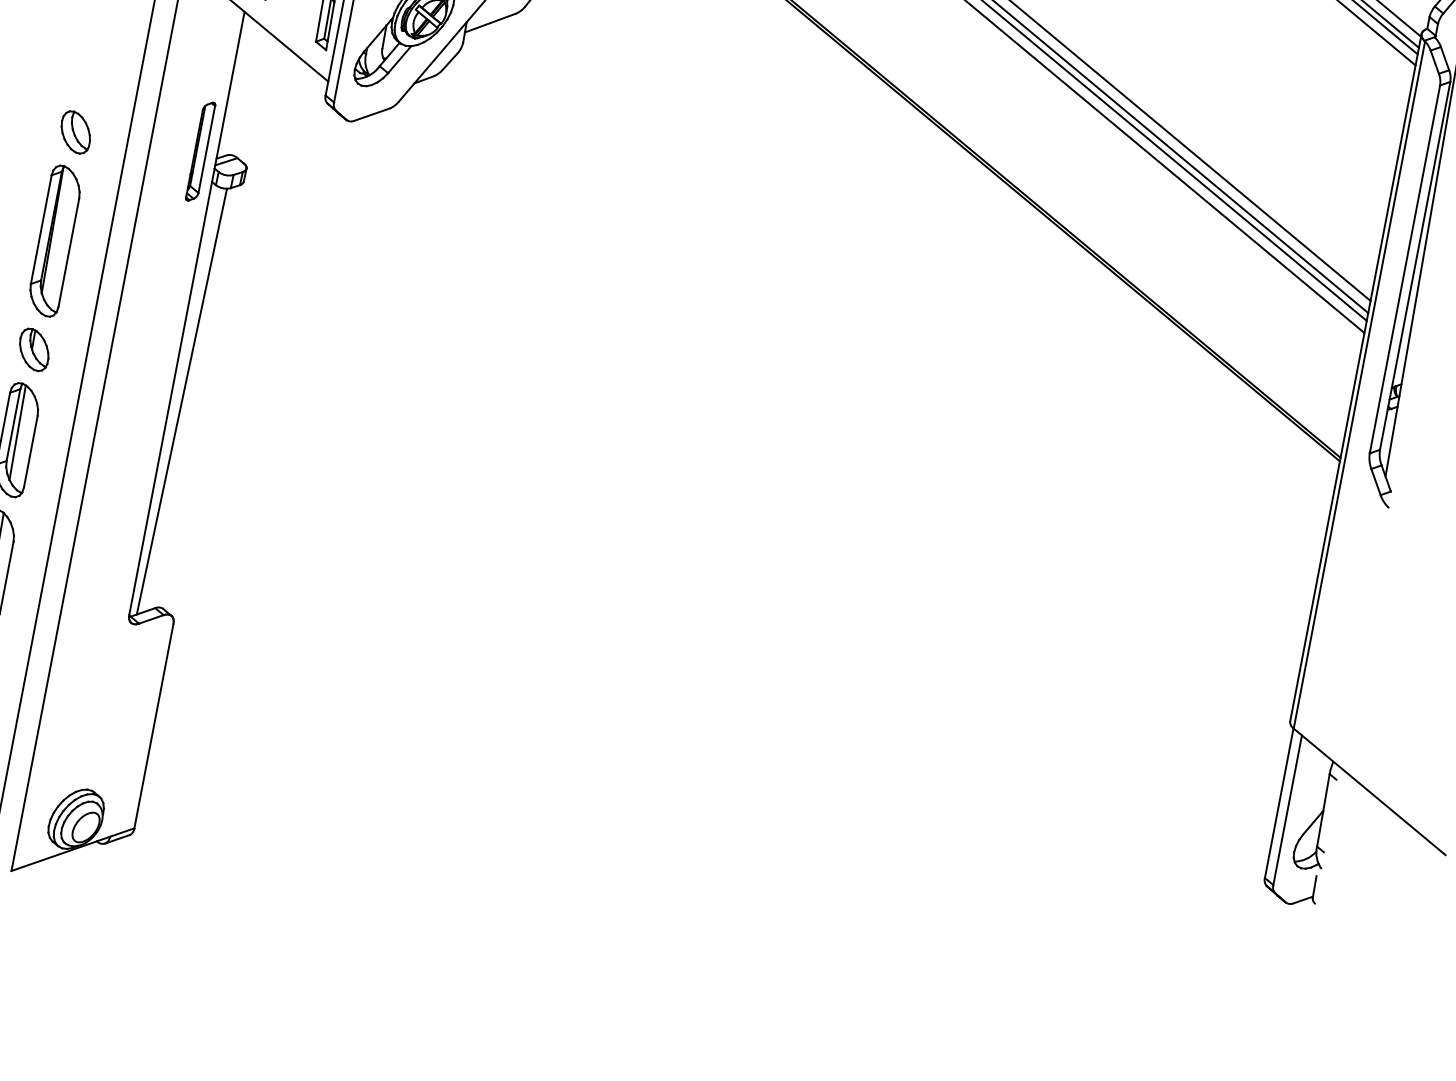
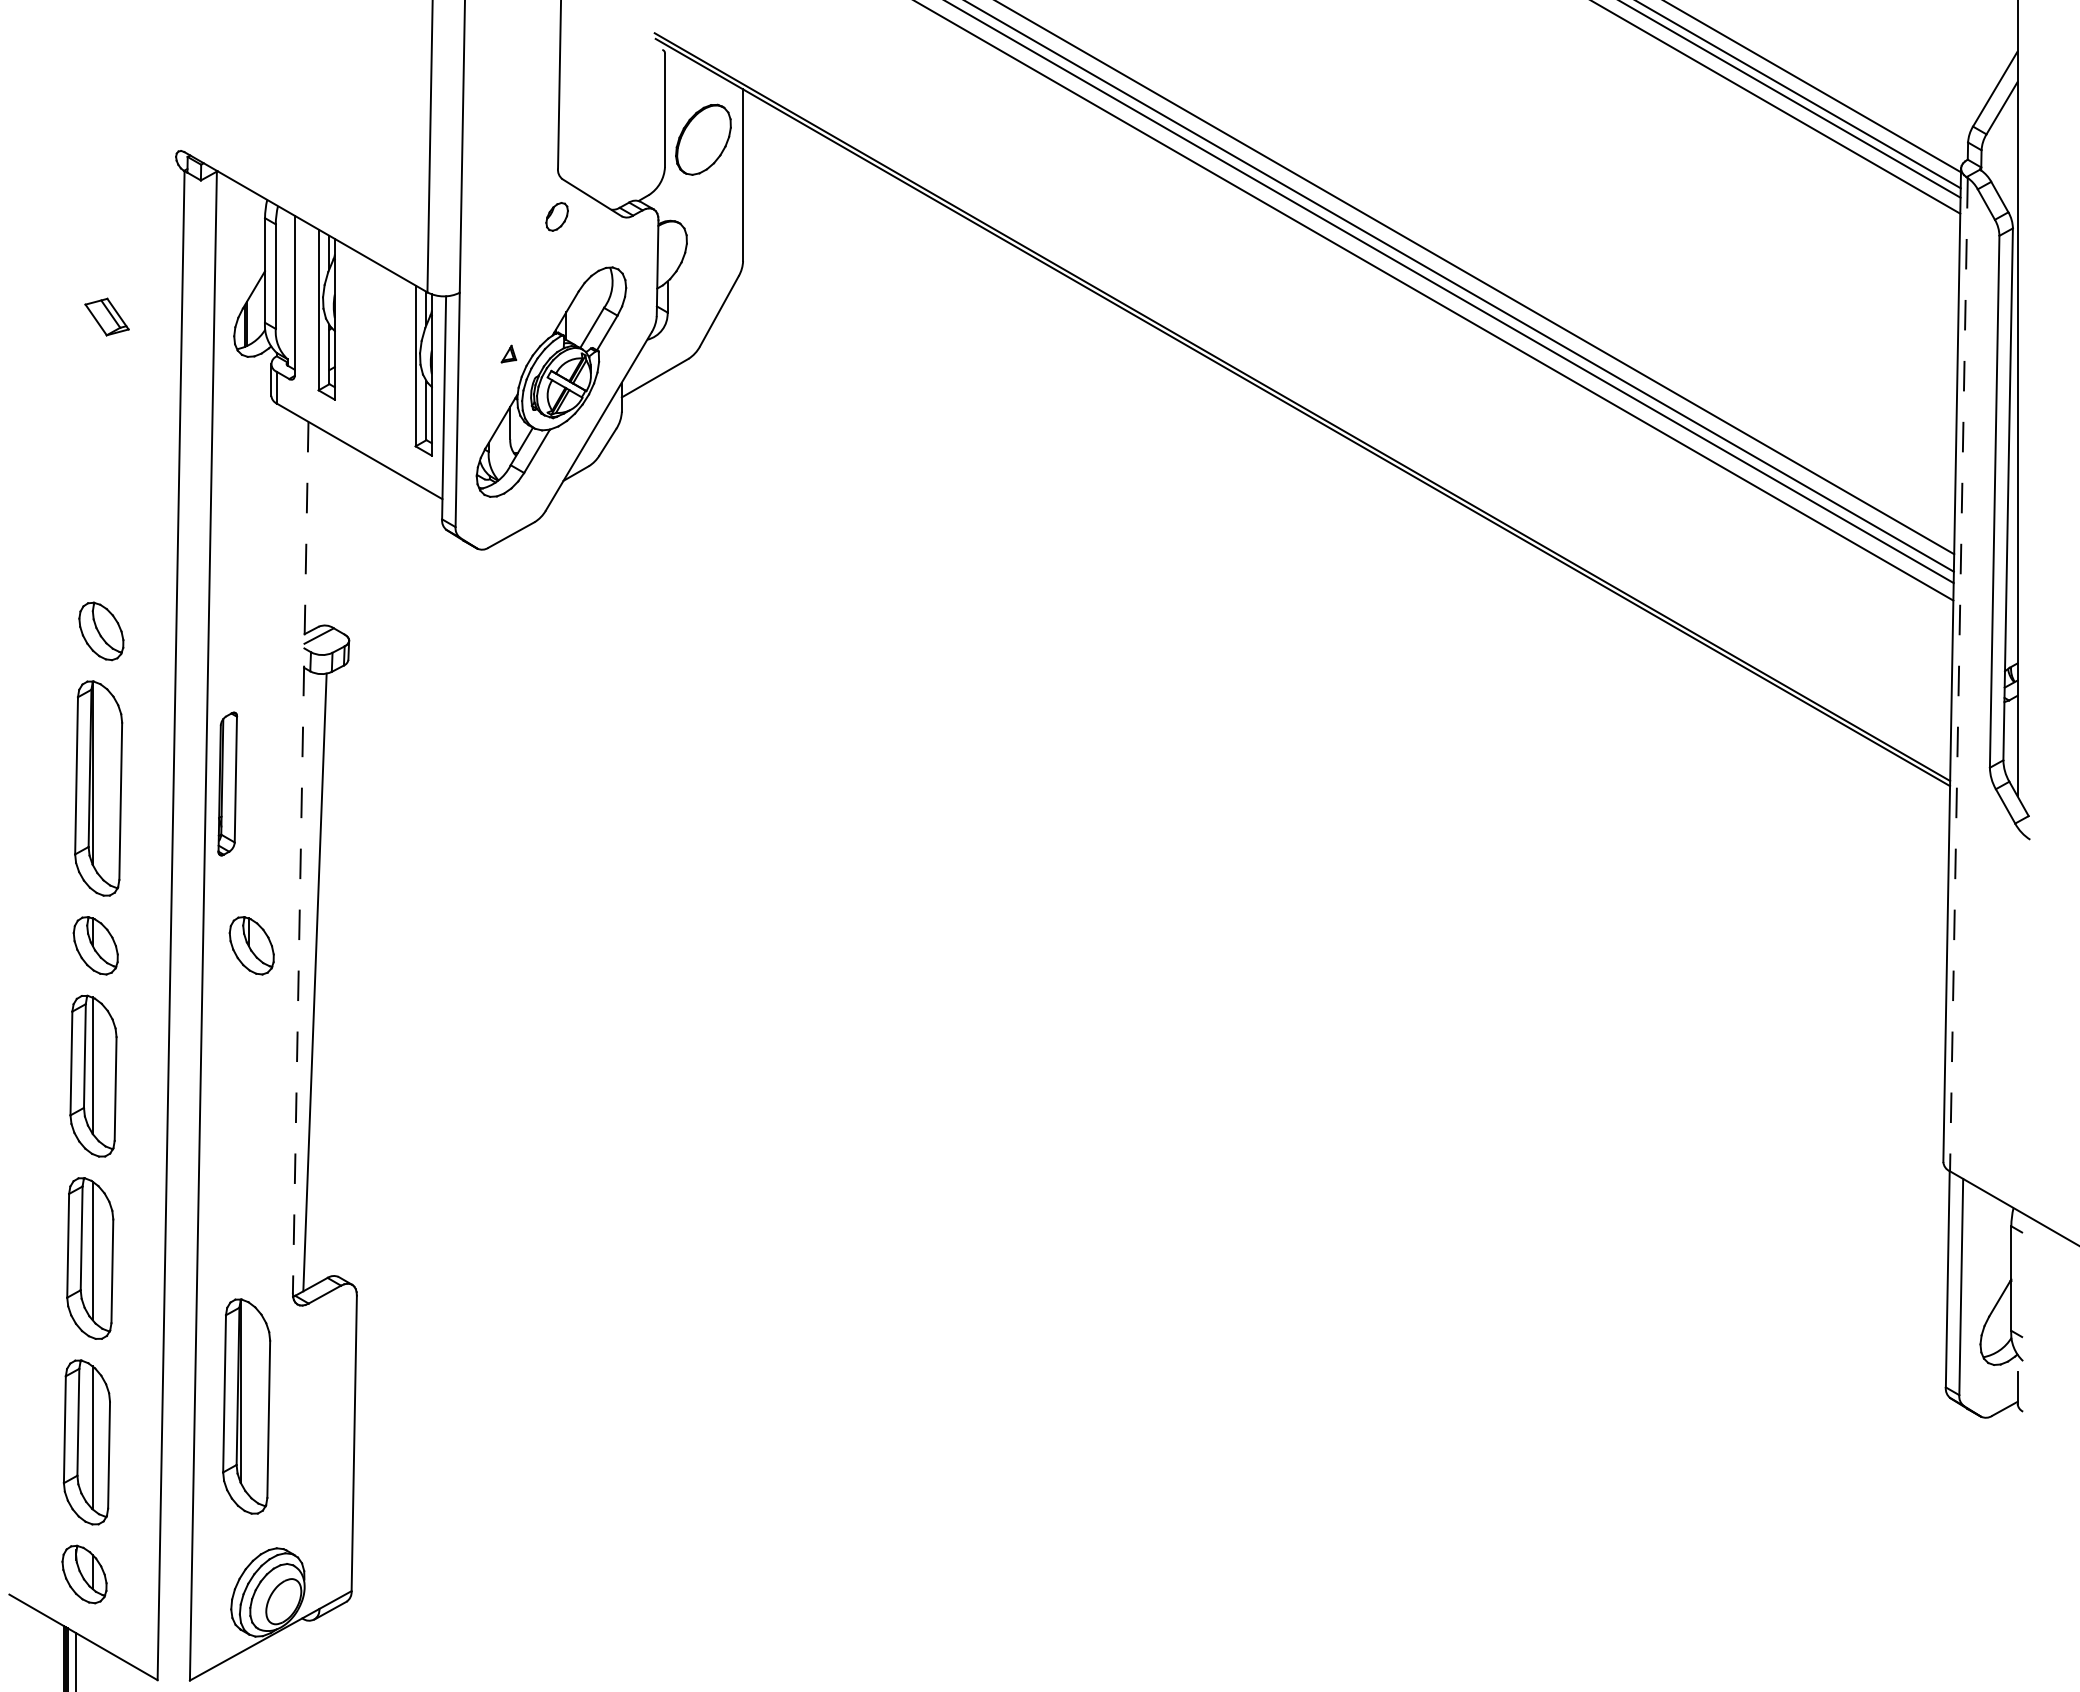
part: (200, 151) -> (227, 783), moved
line: (186, 313) -> (300, 857), solid -> dashed
part: (142, 368) -> (251, 945), added
line: (1359, 384) -> (1958, 674), solid -> dashed
part: (83, 687) -> (246, 1406), added

